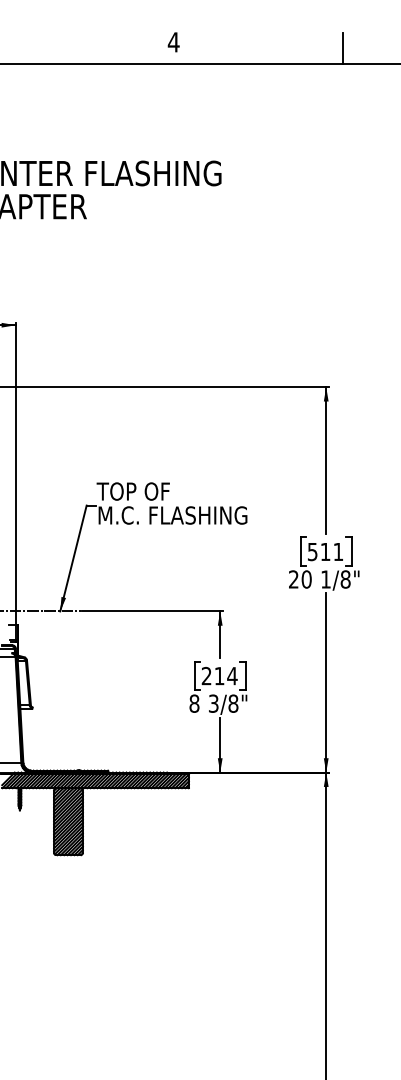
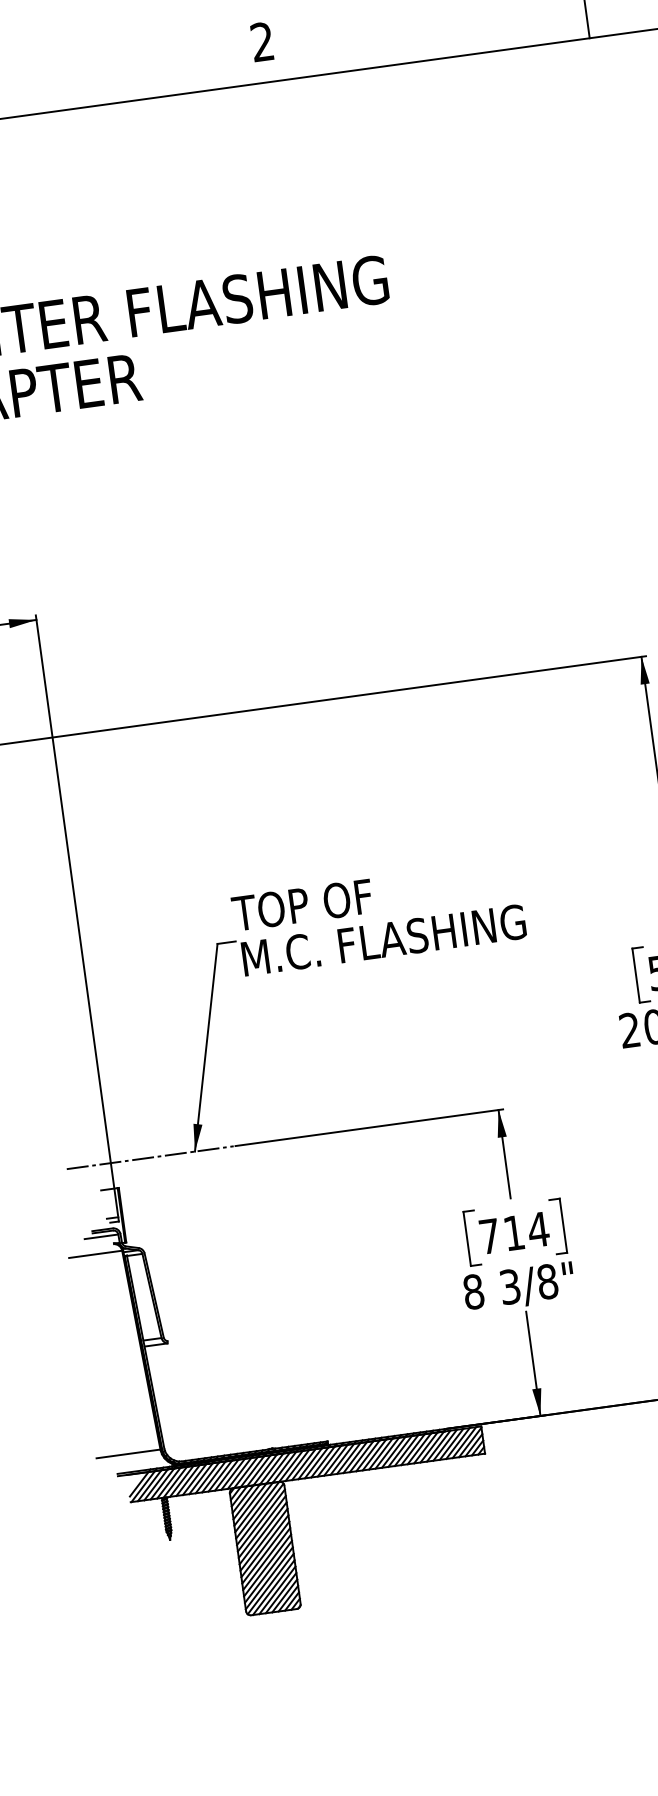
text: (173, 42) -> (261, 42), 4 -> 2
text: (206, 675) -> (489, 1235), 214 -> 714

